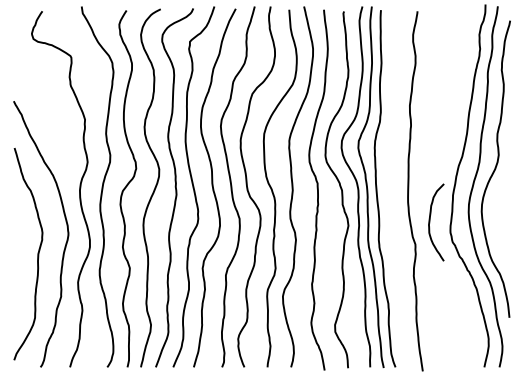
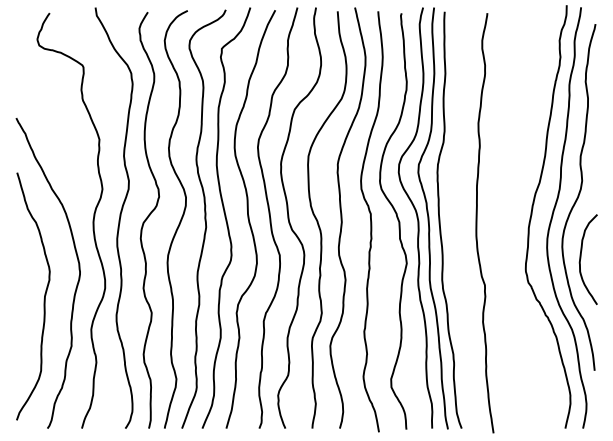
curve: (430, 221) -> (581, 258), moved

